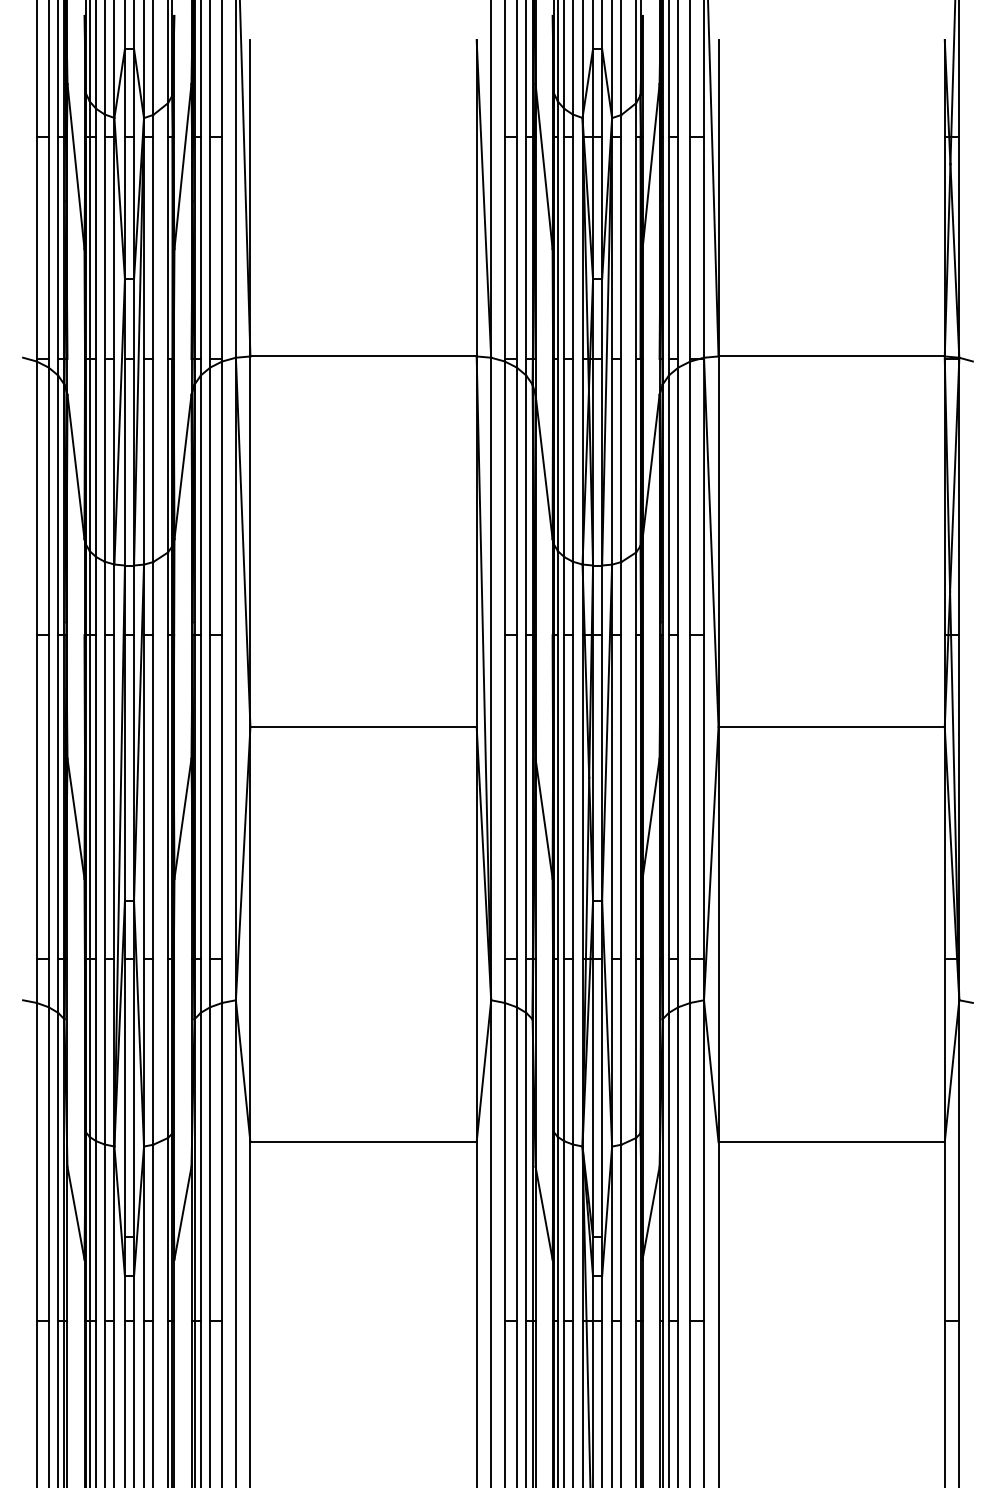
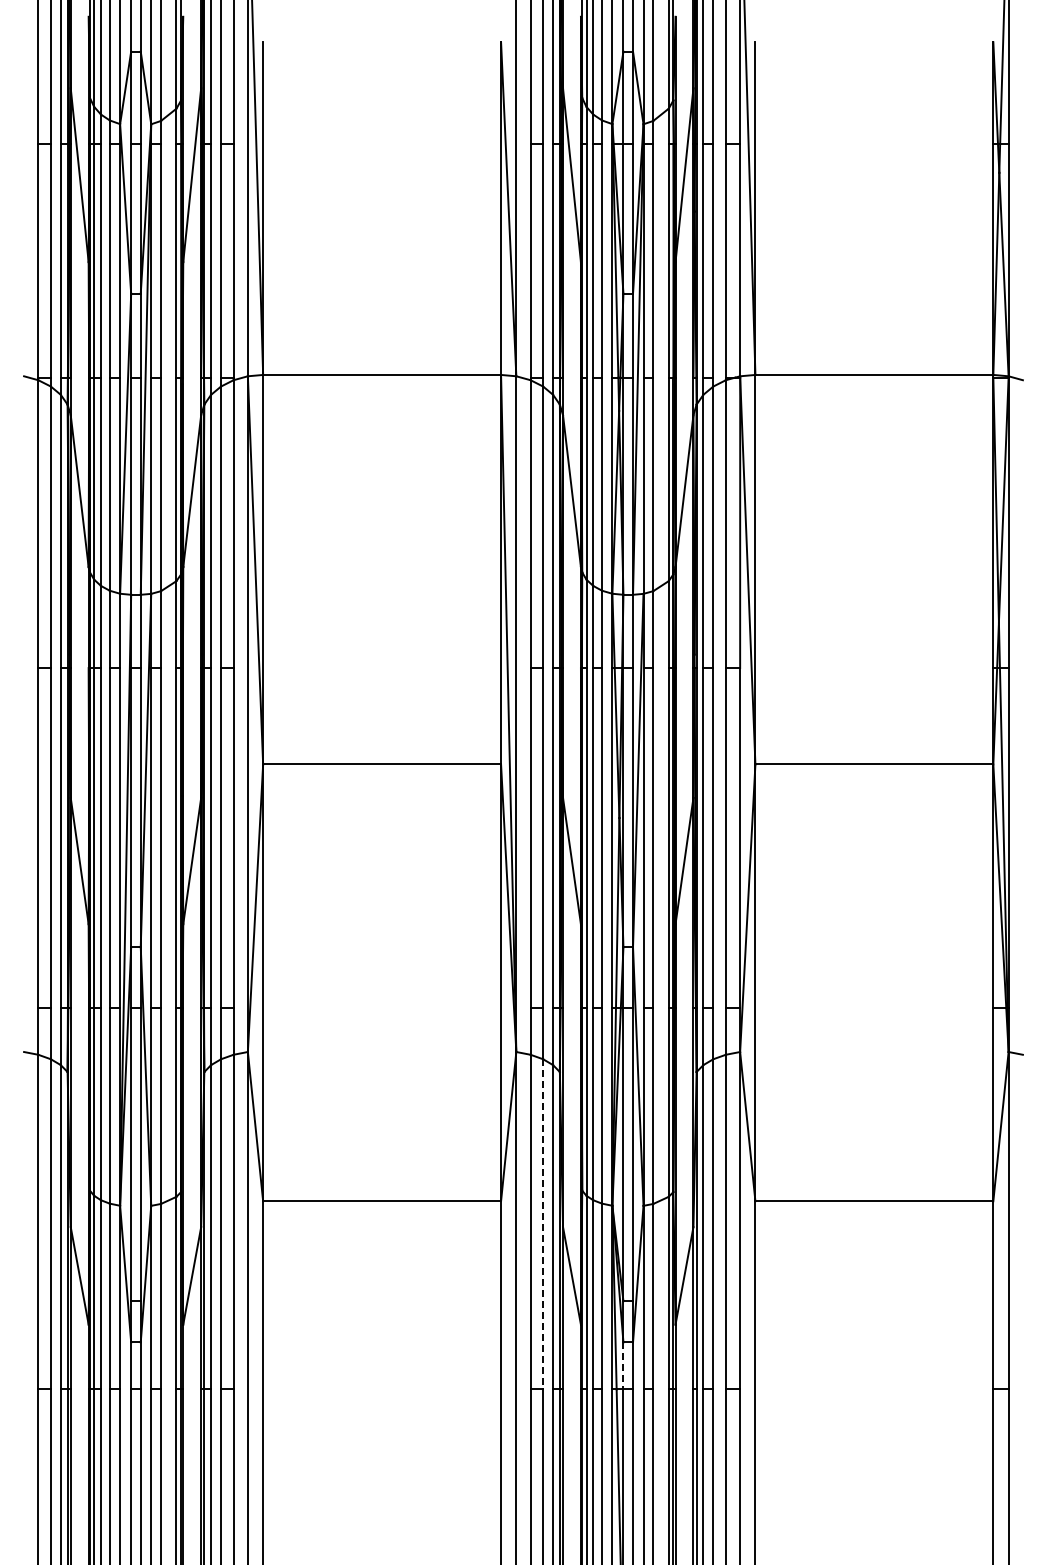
line: (517, 1164) -> (543, 1224), solid -> dashed
line: (593, 1298) -> (623, 1365), solid -> dashed

